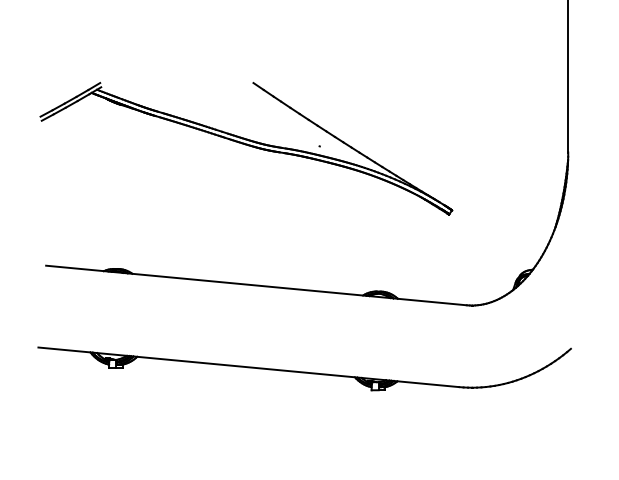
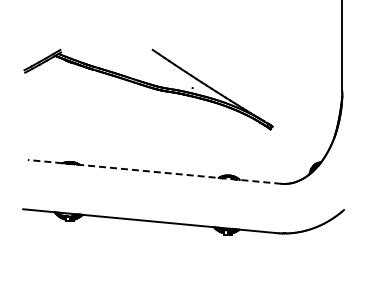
line: (256, 284) -> (154, 171), solid -> dashed

